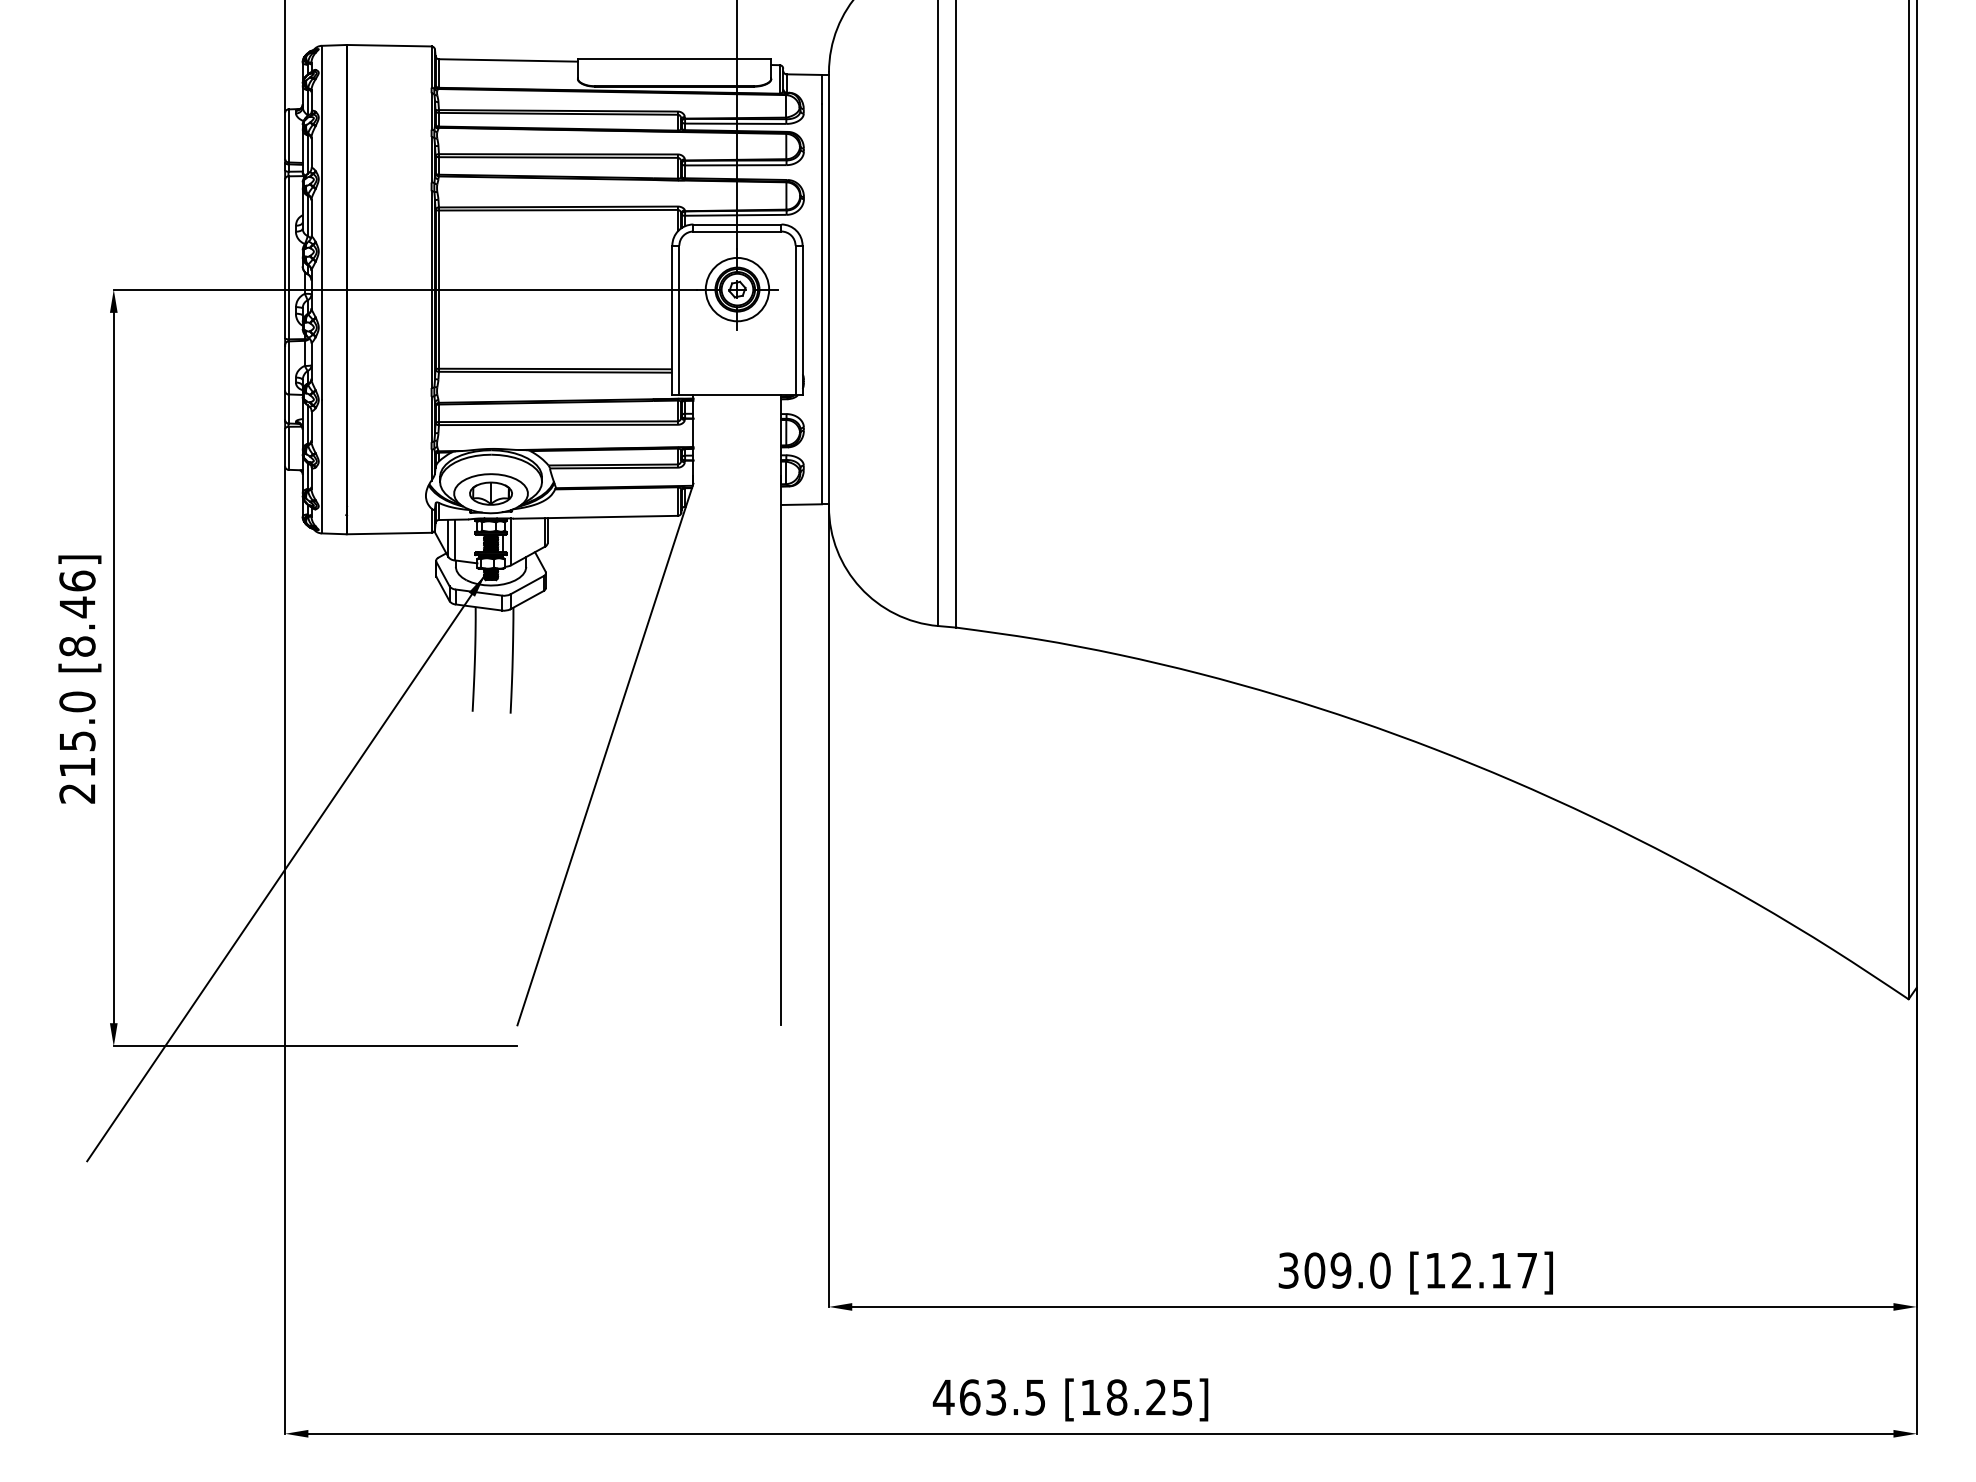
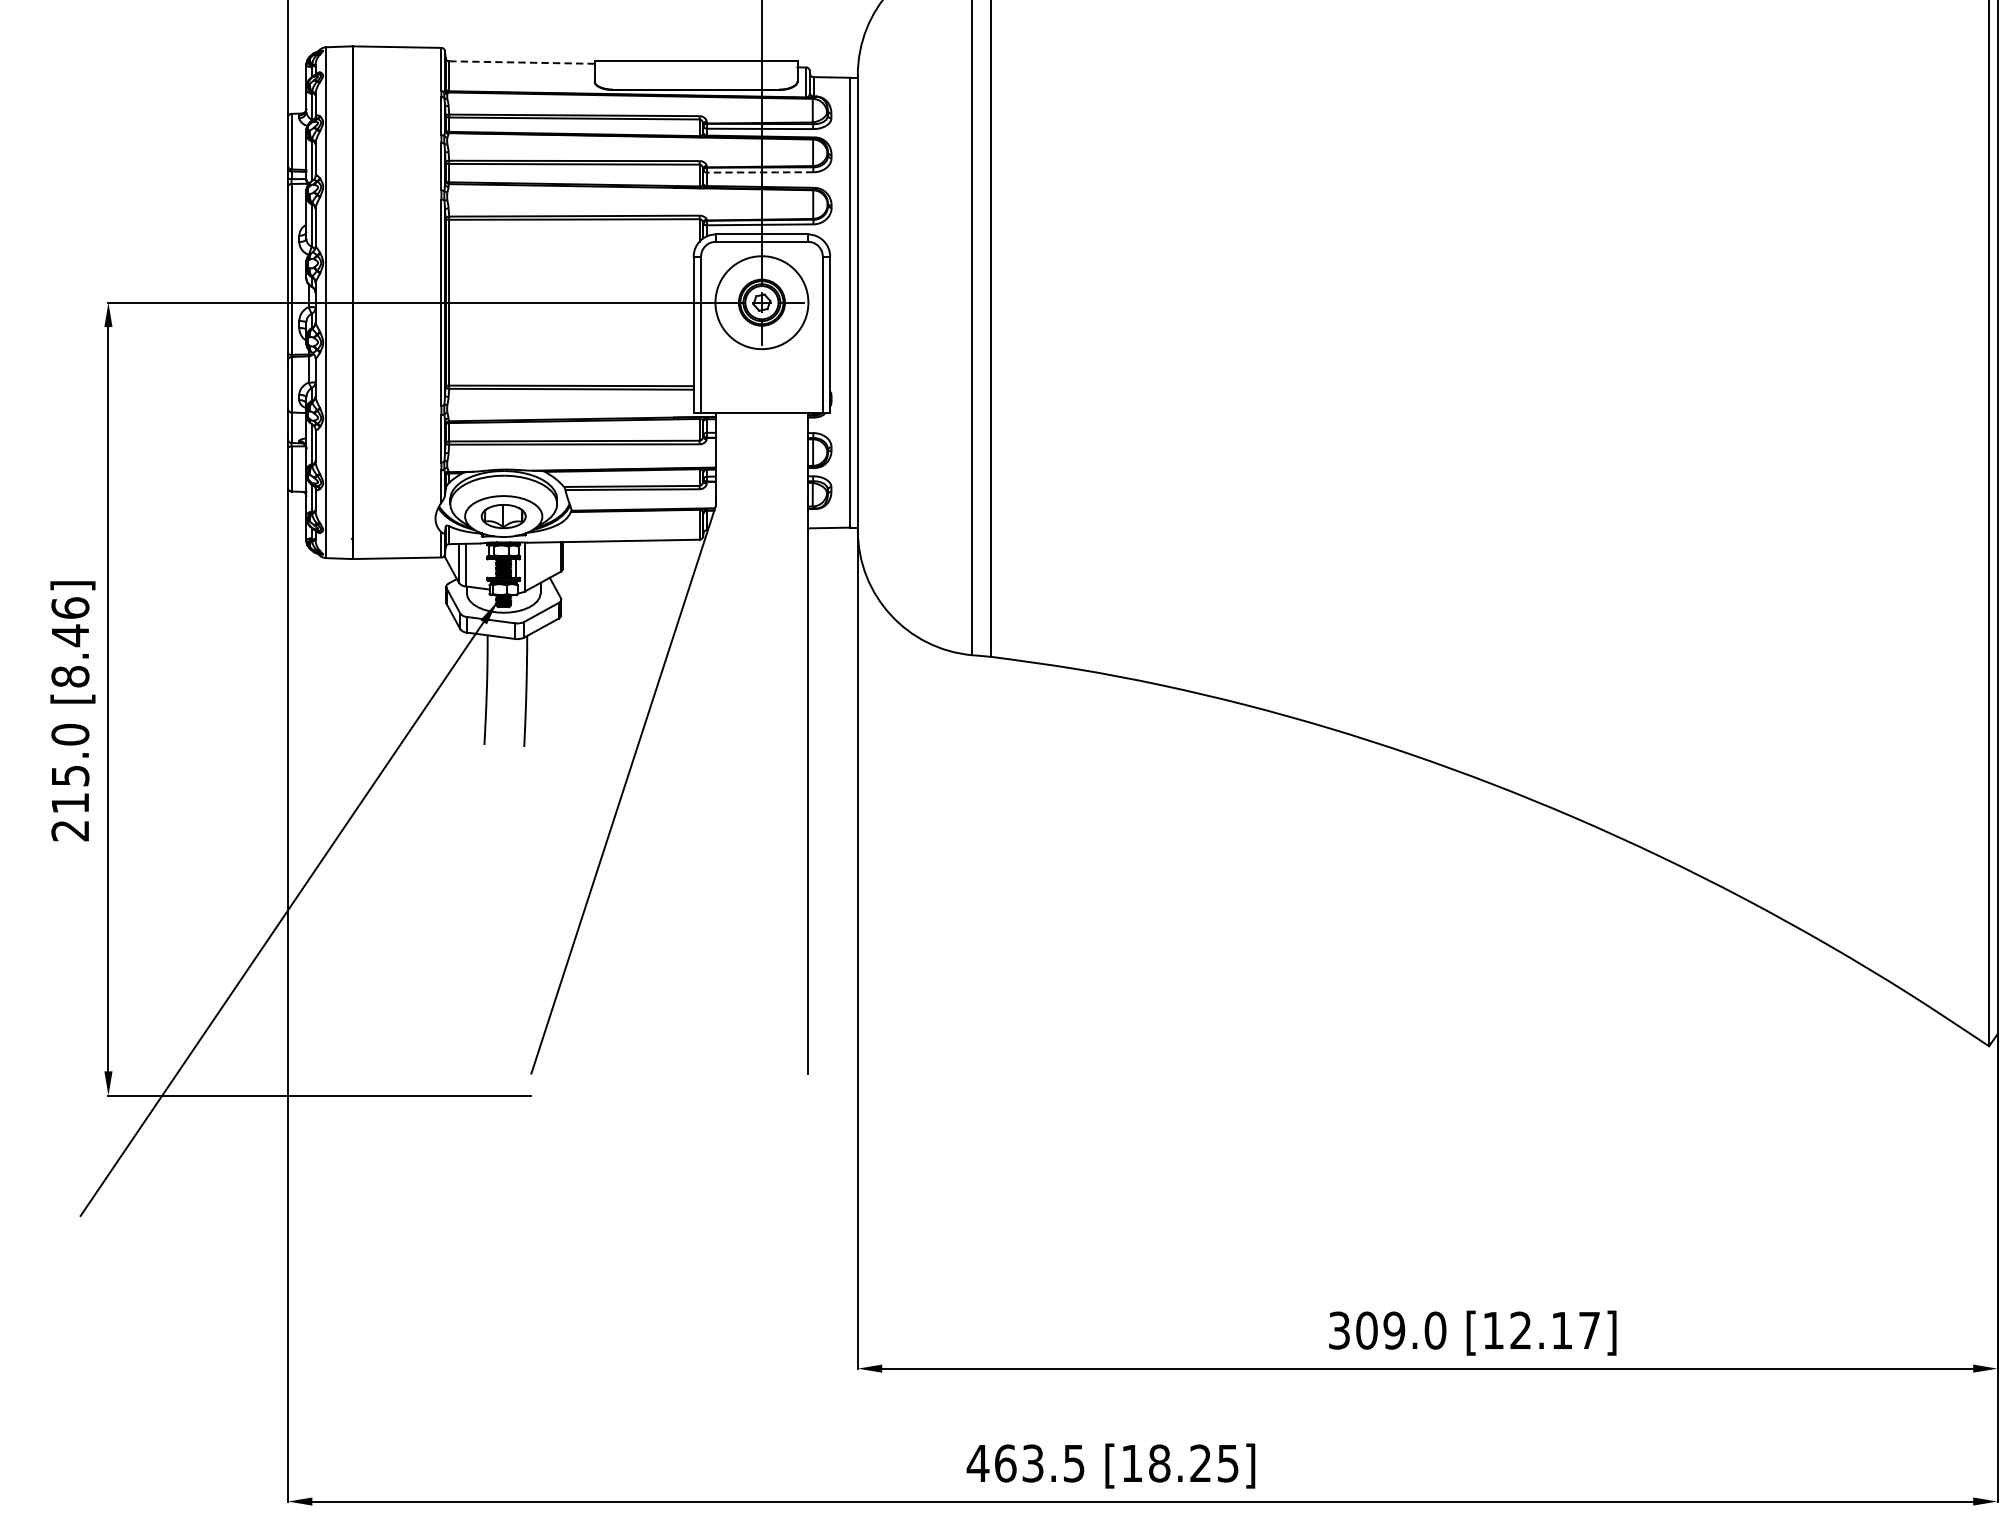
line: (508, 60) -> (522, 62), solid -> dashed
line: (737, 165) -> (761, 172), solid -> dashed
circle: (737, 289) -> (761, 302), size x1.4

